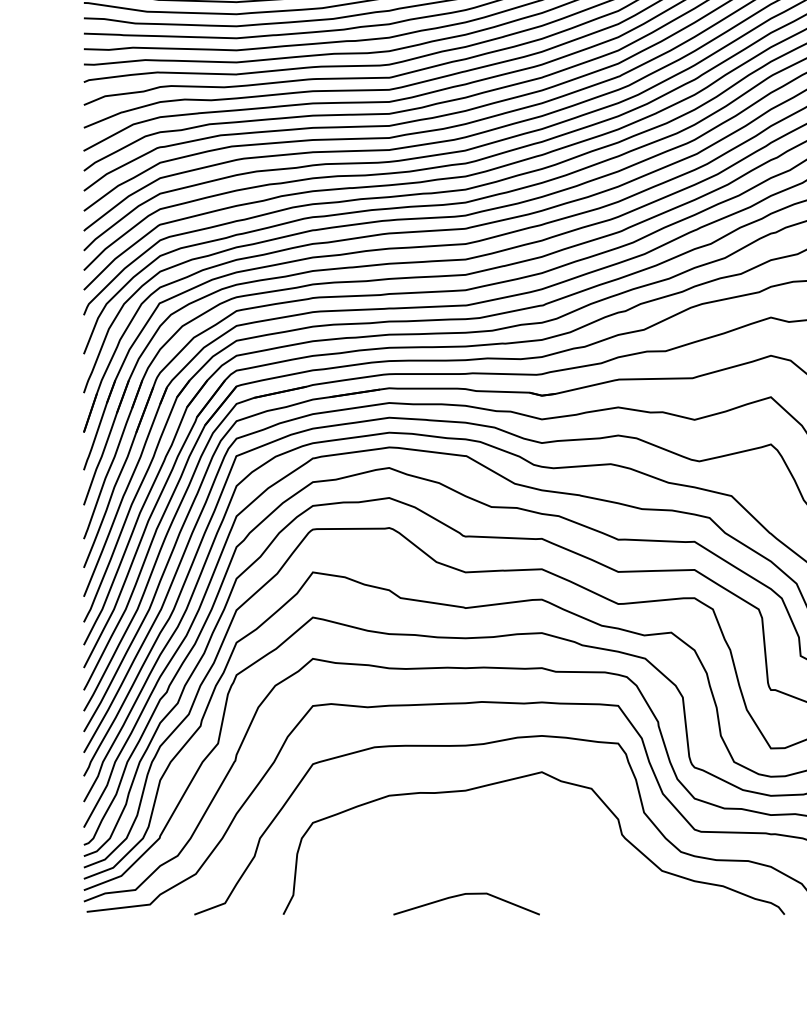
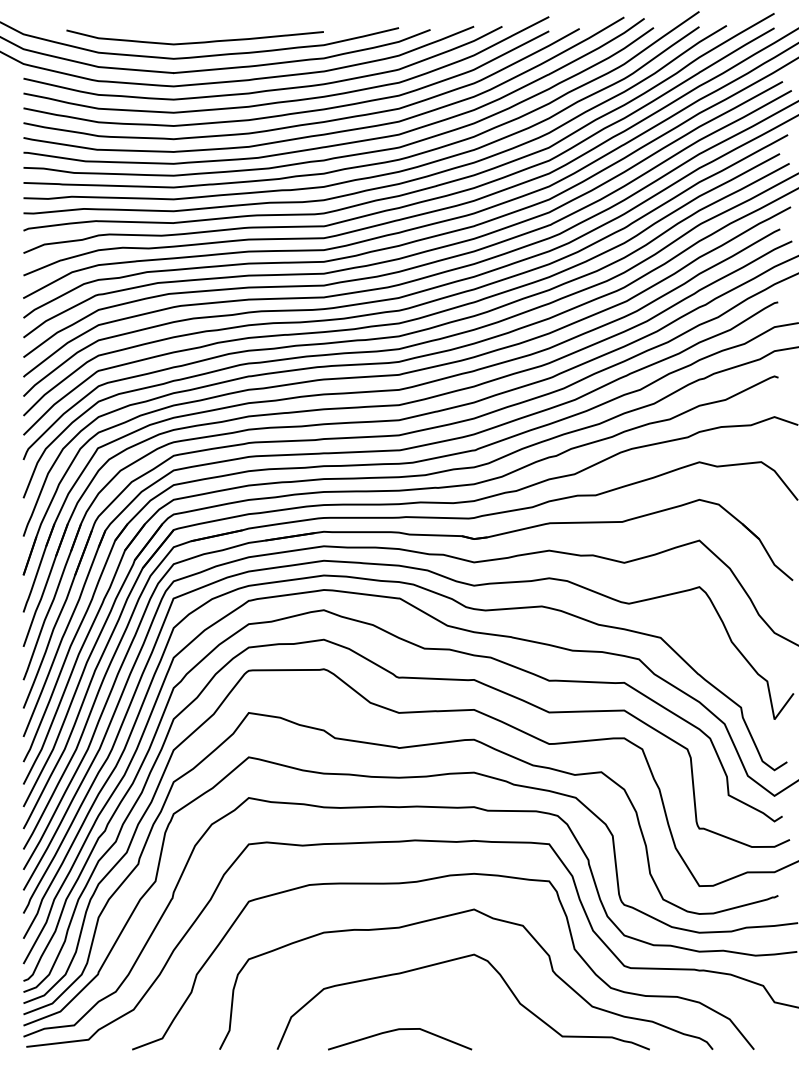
curve: (518, 825) -> (451, 961), added

